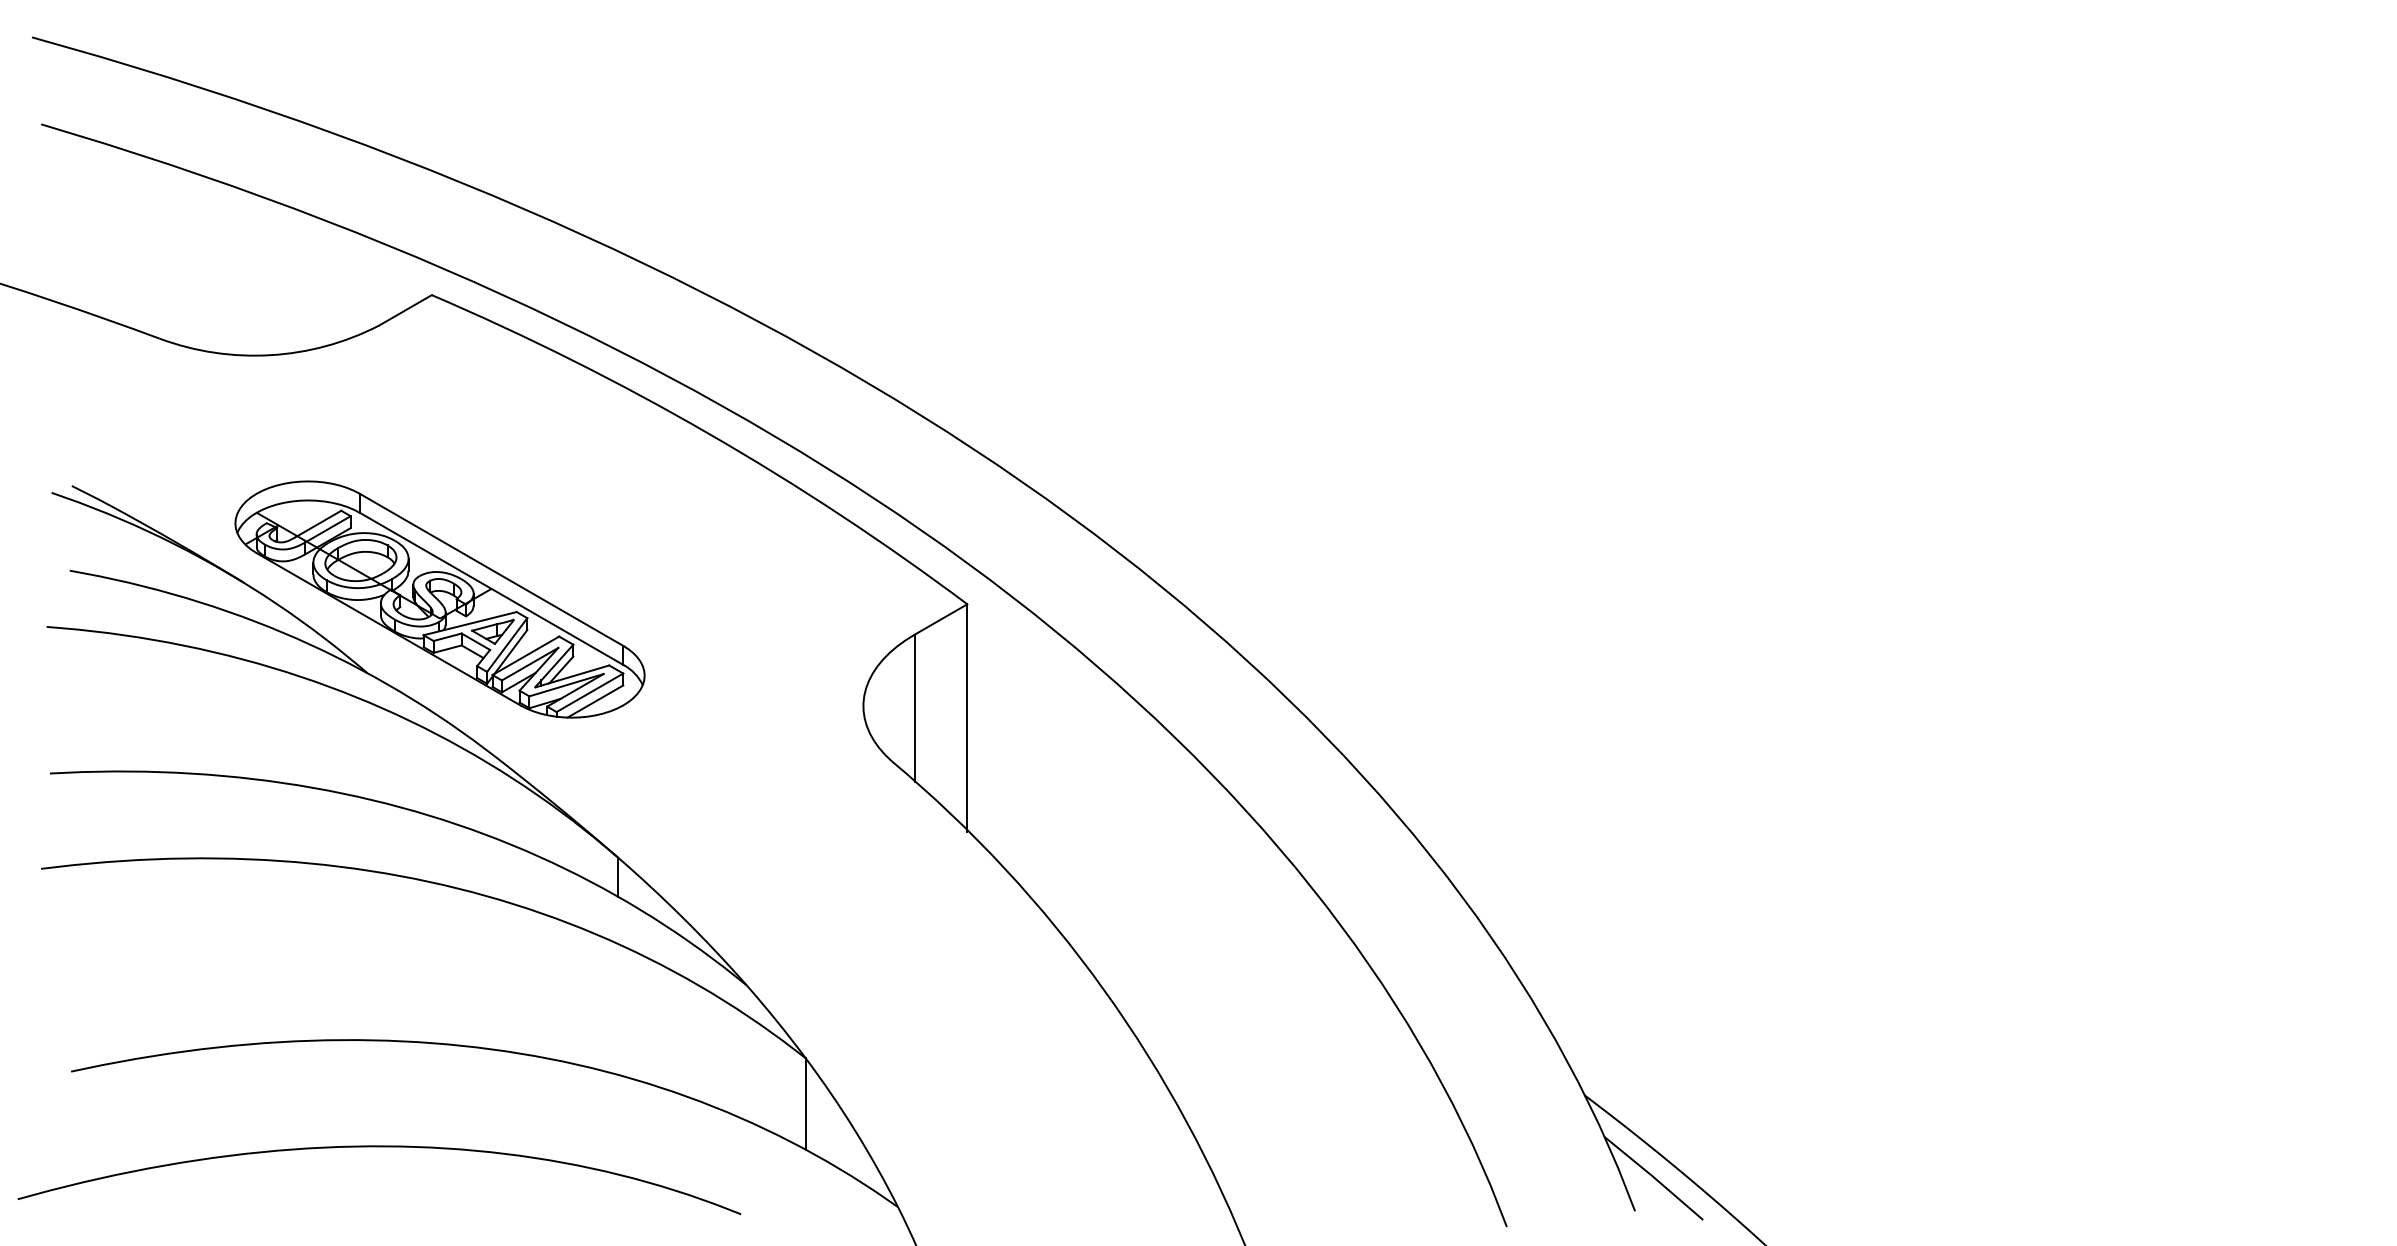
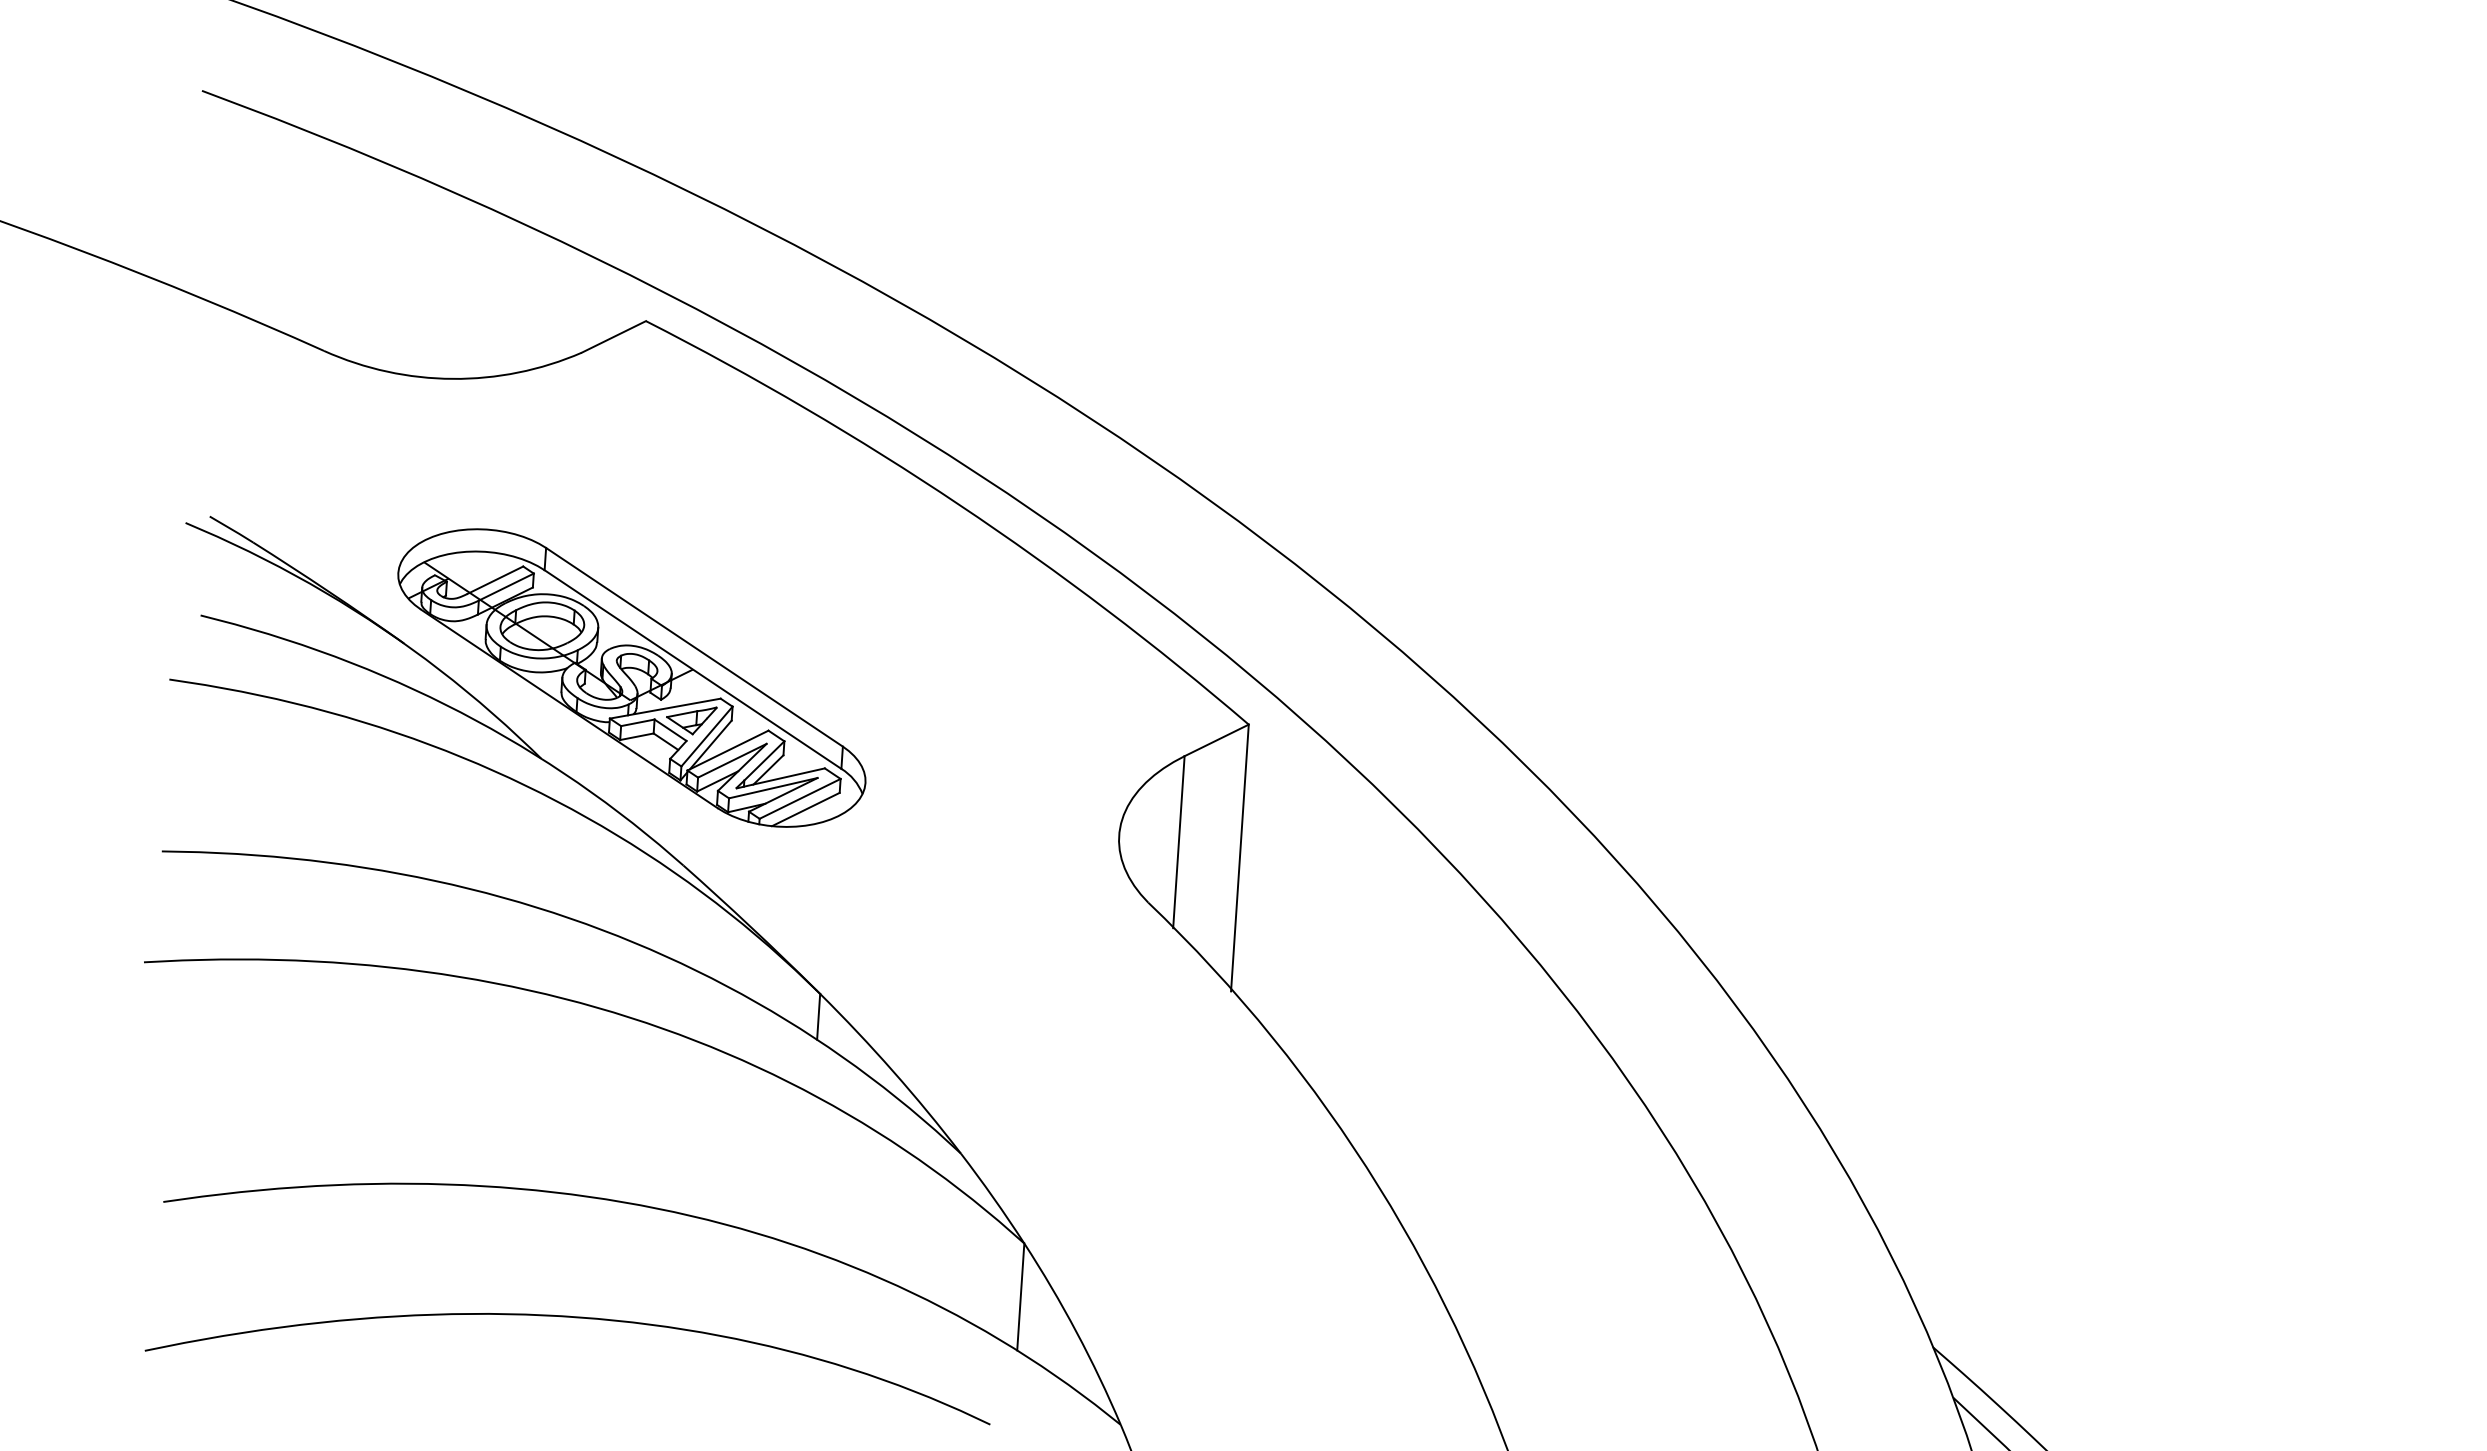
curve: (379, 1147) -> (572, 1318), moved

